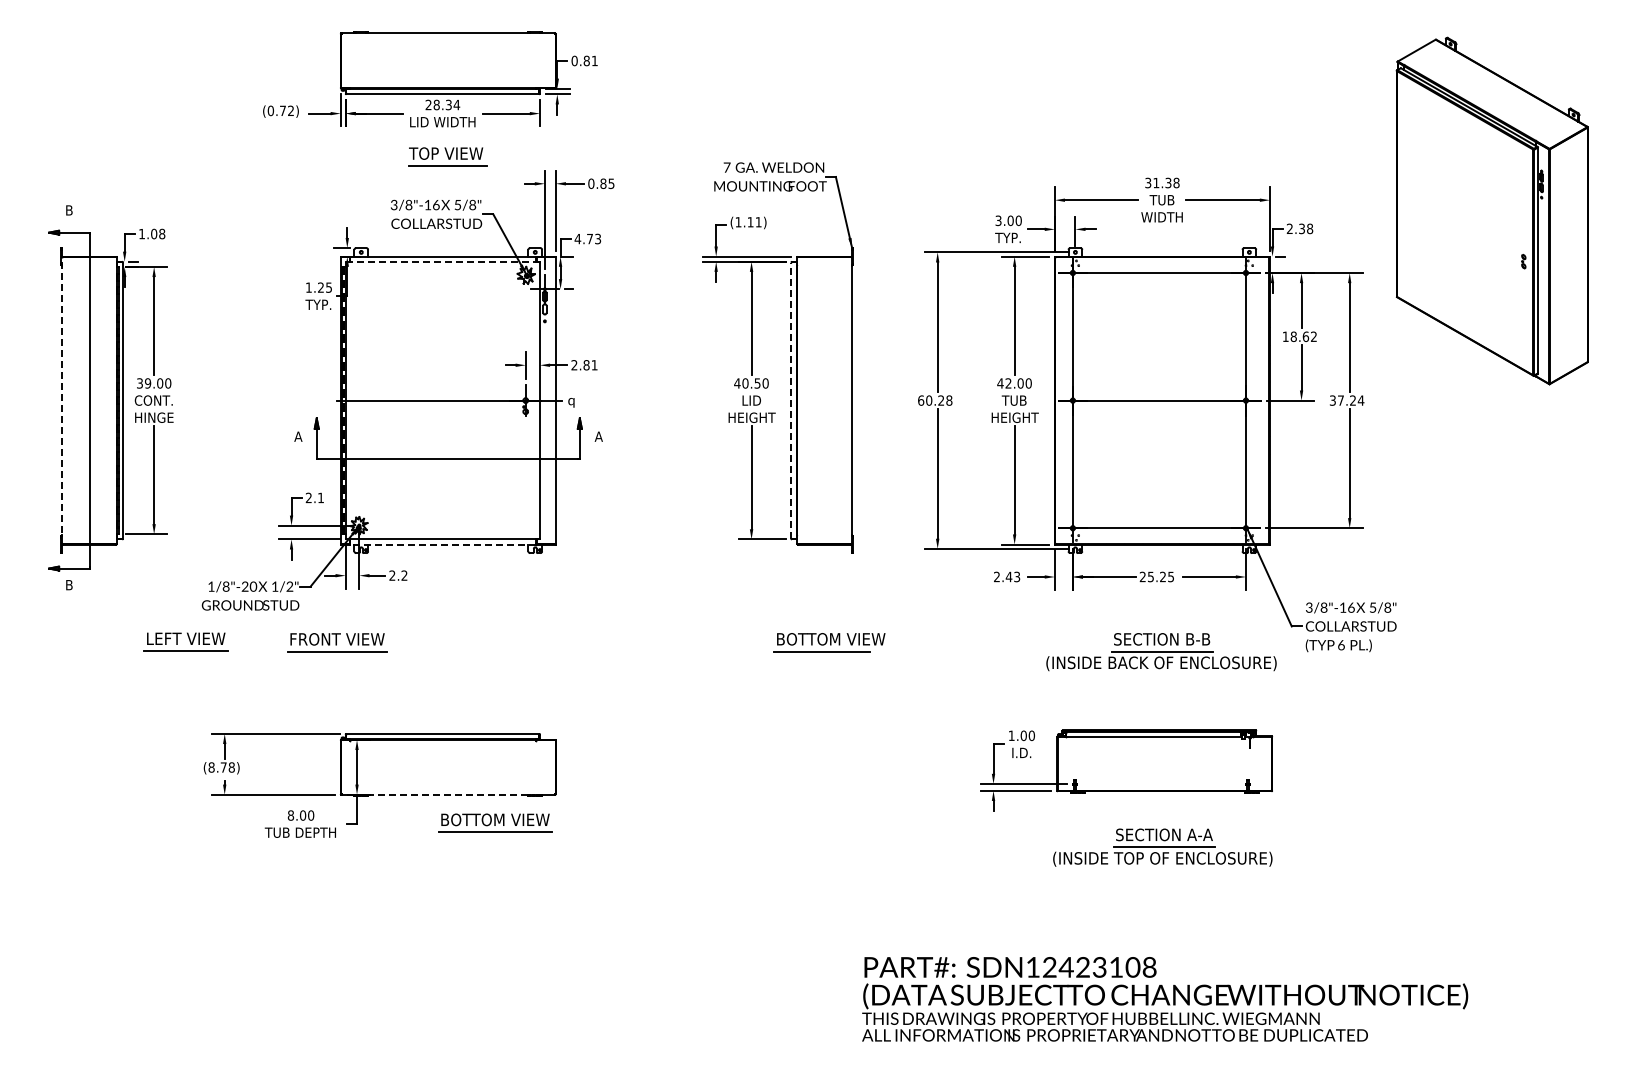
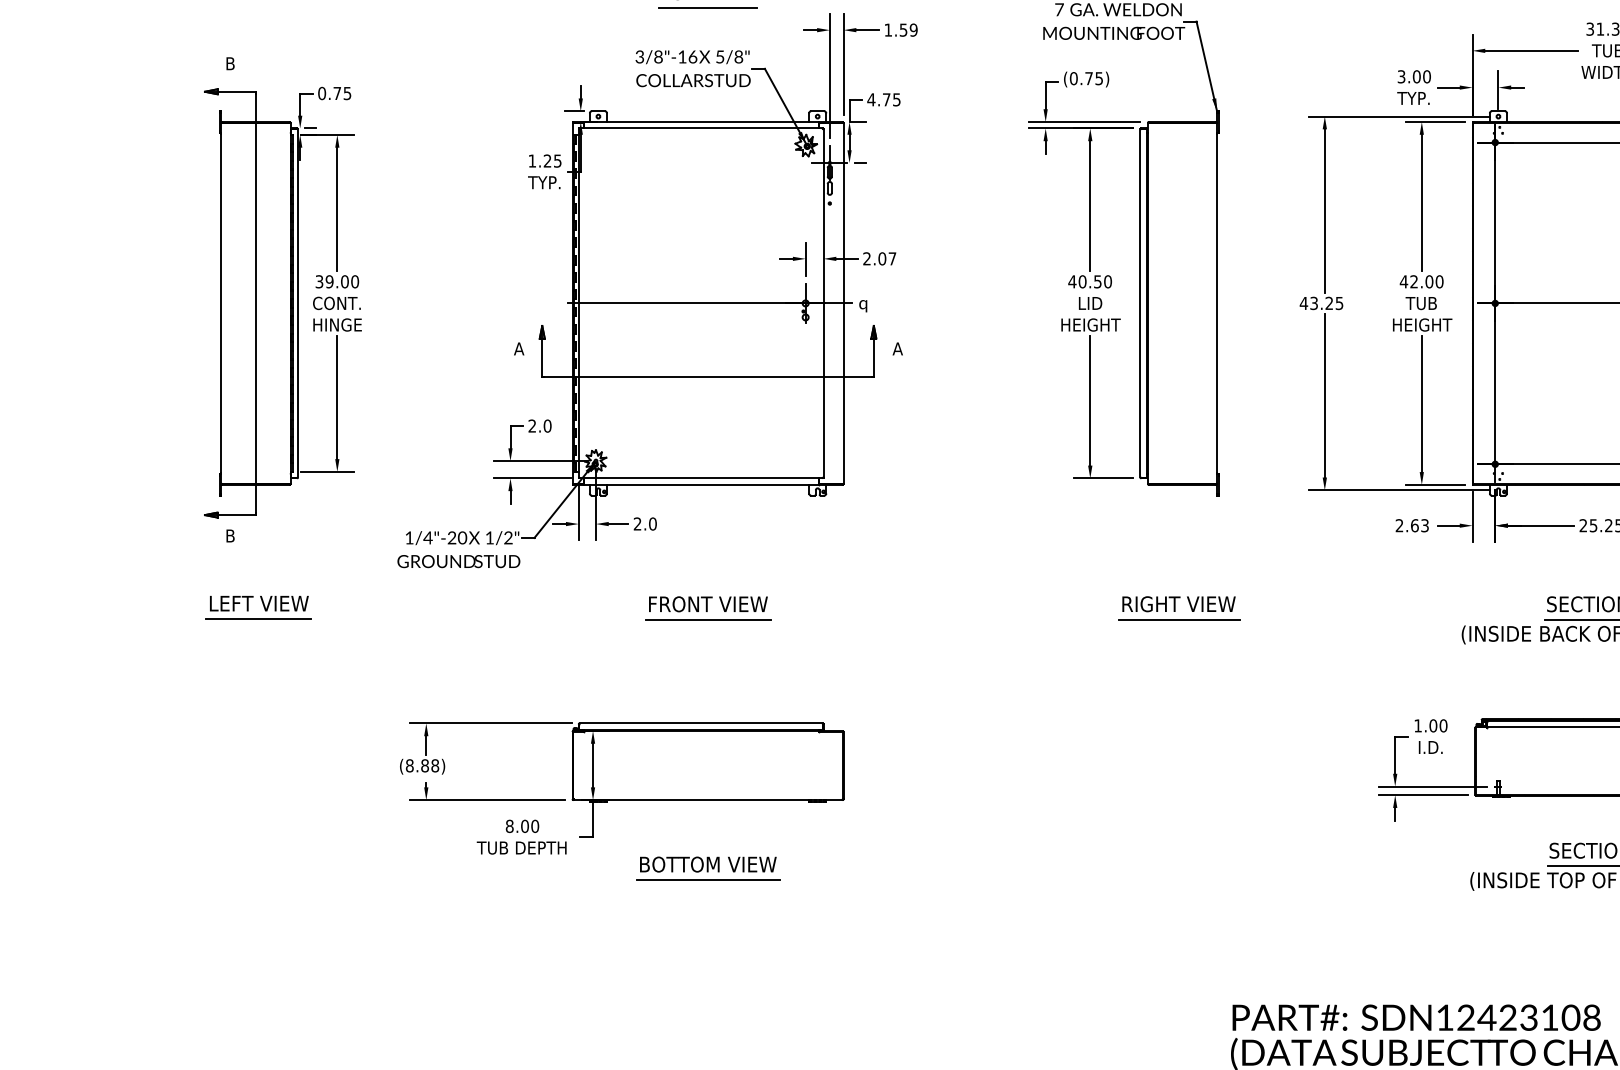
text: (601, 183) -> (901, 29), 0.85 -> 1.59
text: (748, 222) -> (1086, 78), (1.11) -> (0.75)
text: (152, 233) -> (335, 92), 1.08 -> 0.75
text: (598, 238) -> (897, 99), 4.73 -> 4.75
line: (442, 261) -> (700, 128), dashed -> solid
text: (590, 365) -> (887, 259), 2.81 -> 2.07
line: (62, 400) -> (221, 303), dashed -> solid
line: (791, 400) -> (1140, 303), dashed -> solid
text: (934, 400) -> (1320, 303), 60.28 -> 43.25
text: (320, 497) -> (547, 425), 2.1 -> 2.0
line: (442, 544) -> (700, 484), dashed -> solid
text: (404, 575) -> (652, 523), 2.2 -> 2.0
text: (1008, 576) -> (1414, 525), 2.43 -> 2.63
text: (225, 586) -> (427, 537), 1/8"-20 -> 1/4"-20
text: (831, 639) -> (1191, 604), BOTTOM VIEW -> RIGHT VIEW
part: (185, 641) -> (258, 607), moved
part: (337, 642) -> (708, 608), moved
text: (223, 767) -> (424, 765), (8.78) -> (8.88)
line: (447, 794) -> (707, 799), dashed -> solid
part: (495, 822) -> (708, 867), moved

